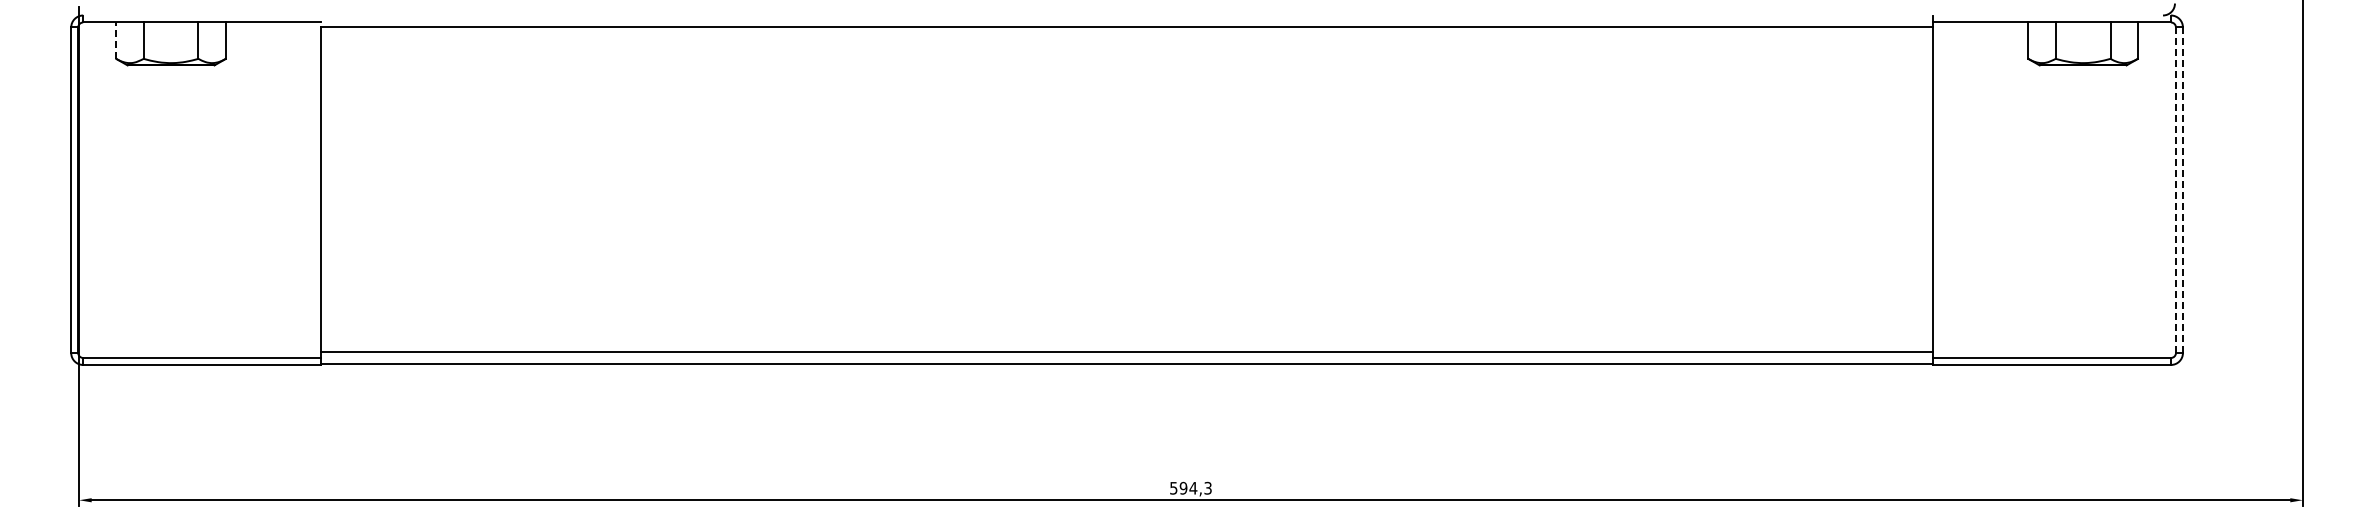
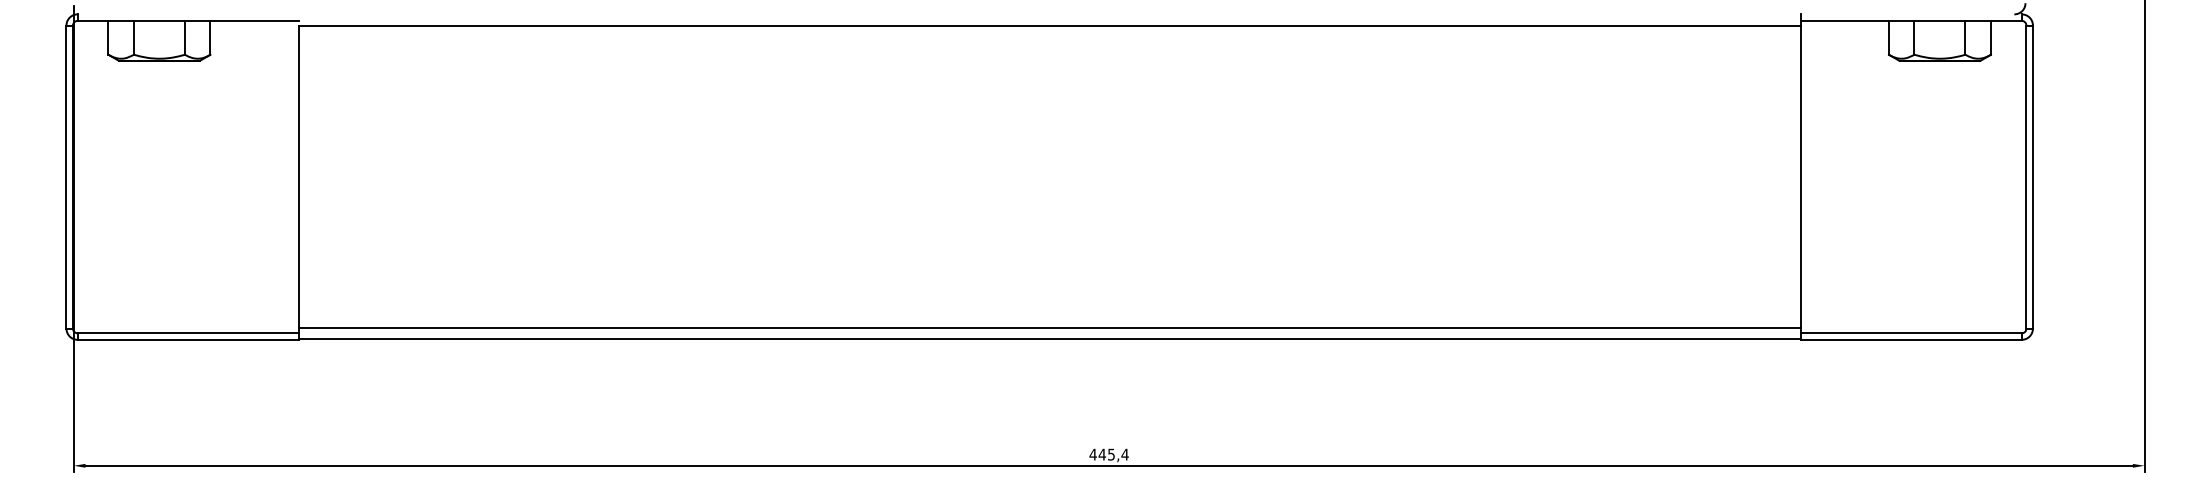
line: (116, 40) -> (108, 37), dashed -> solid
line: (2175, 190) -> (2025, 177), dashed -> solid
line: (2182, 190) -> (2032, 177), dashed -> solid
text: (1190, 487) -> (1108, 453), 594,3 -> 445,4

